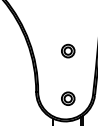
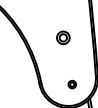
part: (68, 98) -> (72, 84), size x0.6

